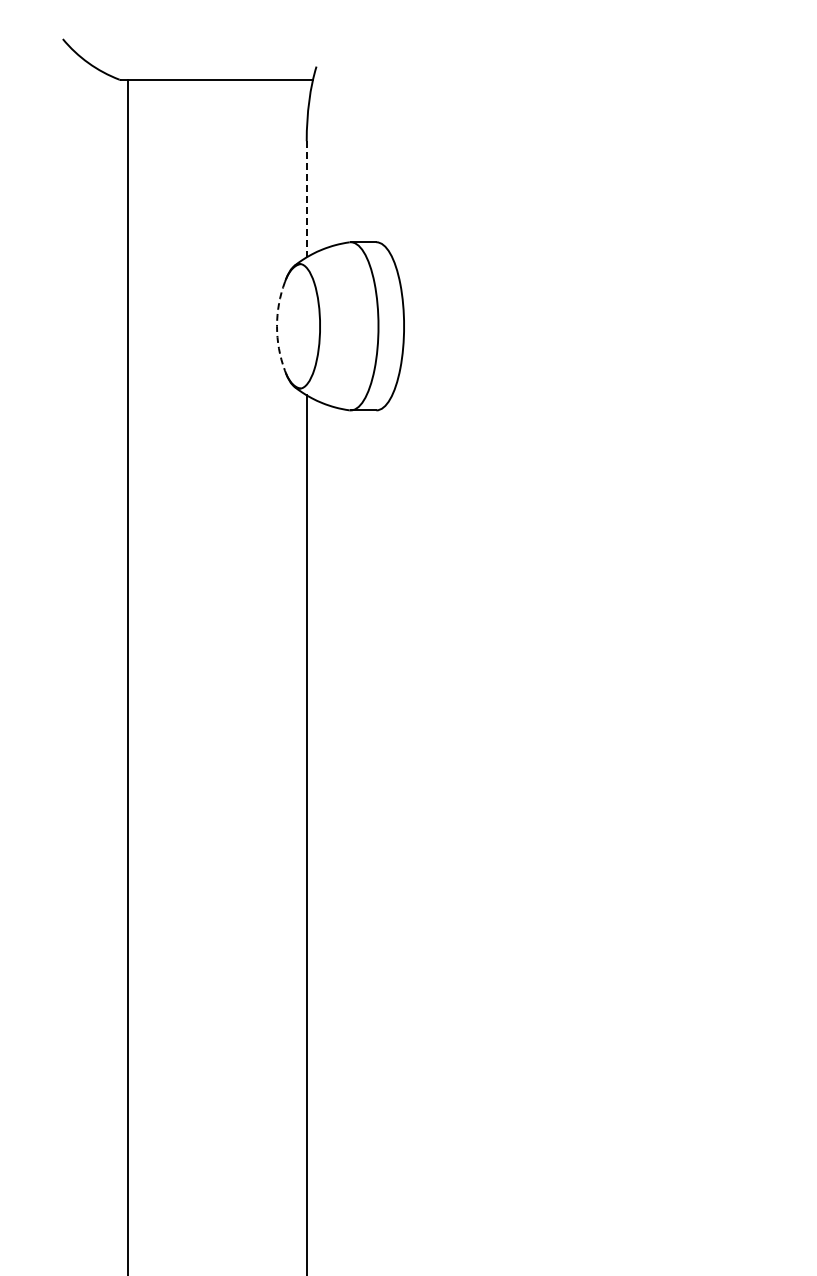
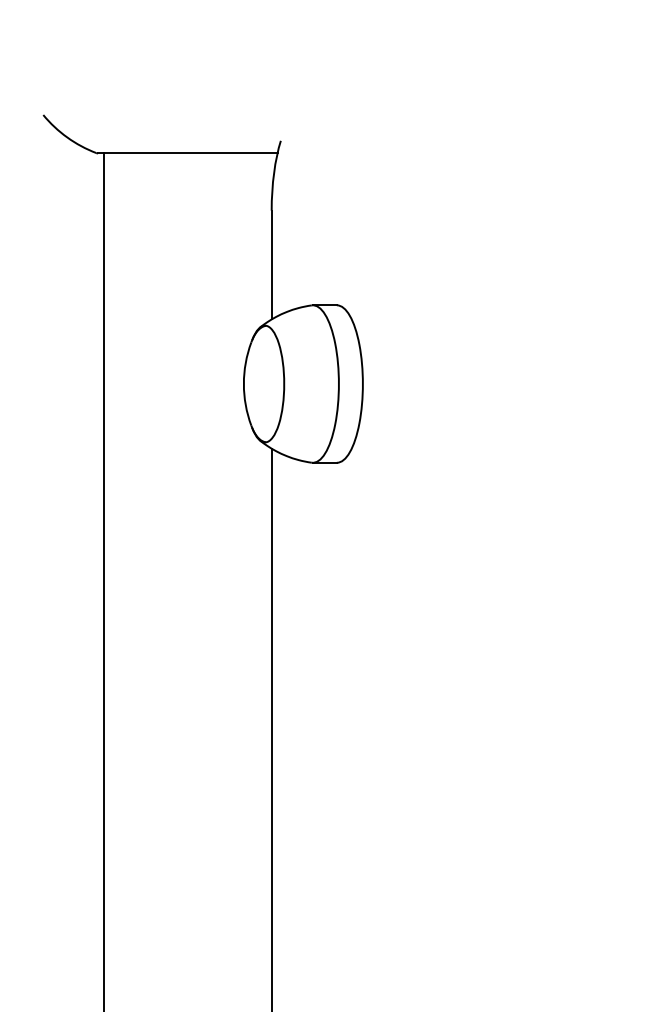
line: (306, 199) -> (271, 265), dashed -> solid
arc: (277, 326) -> (244, 384), dashed -> solid

